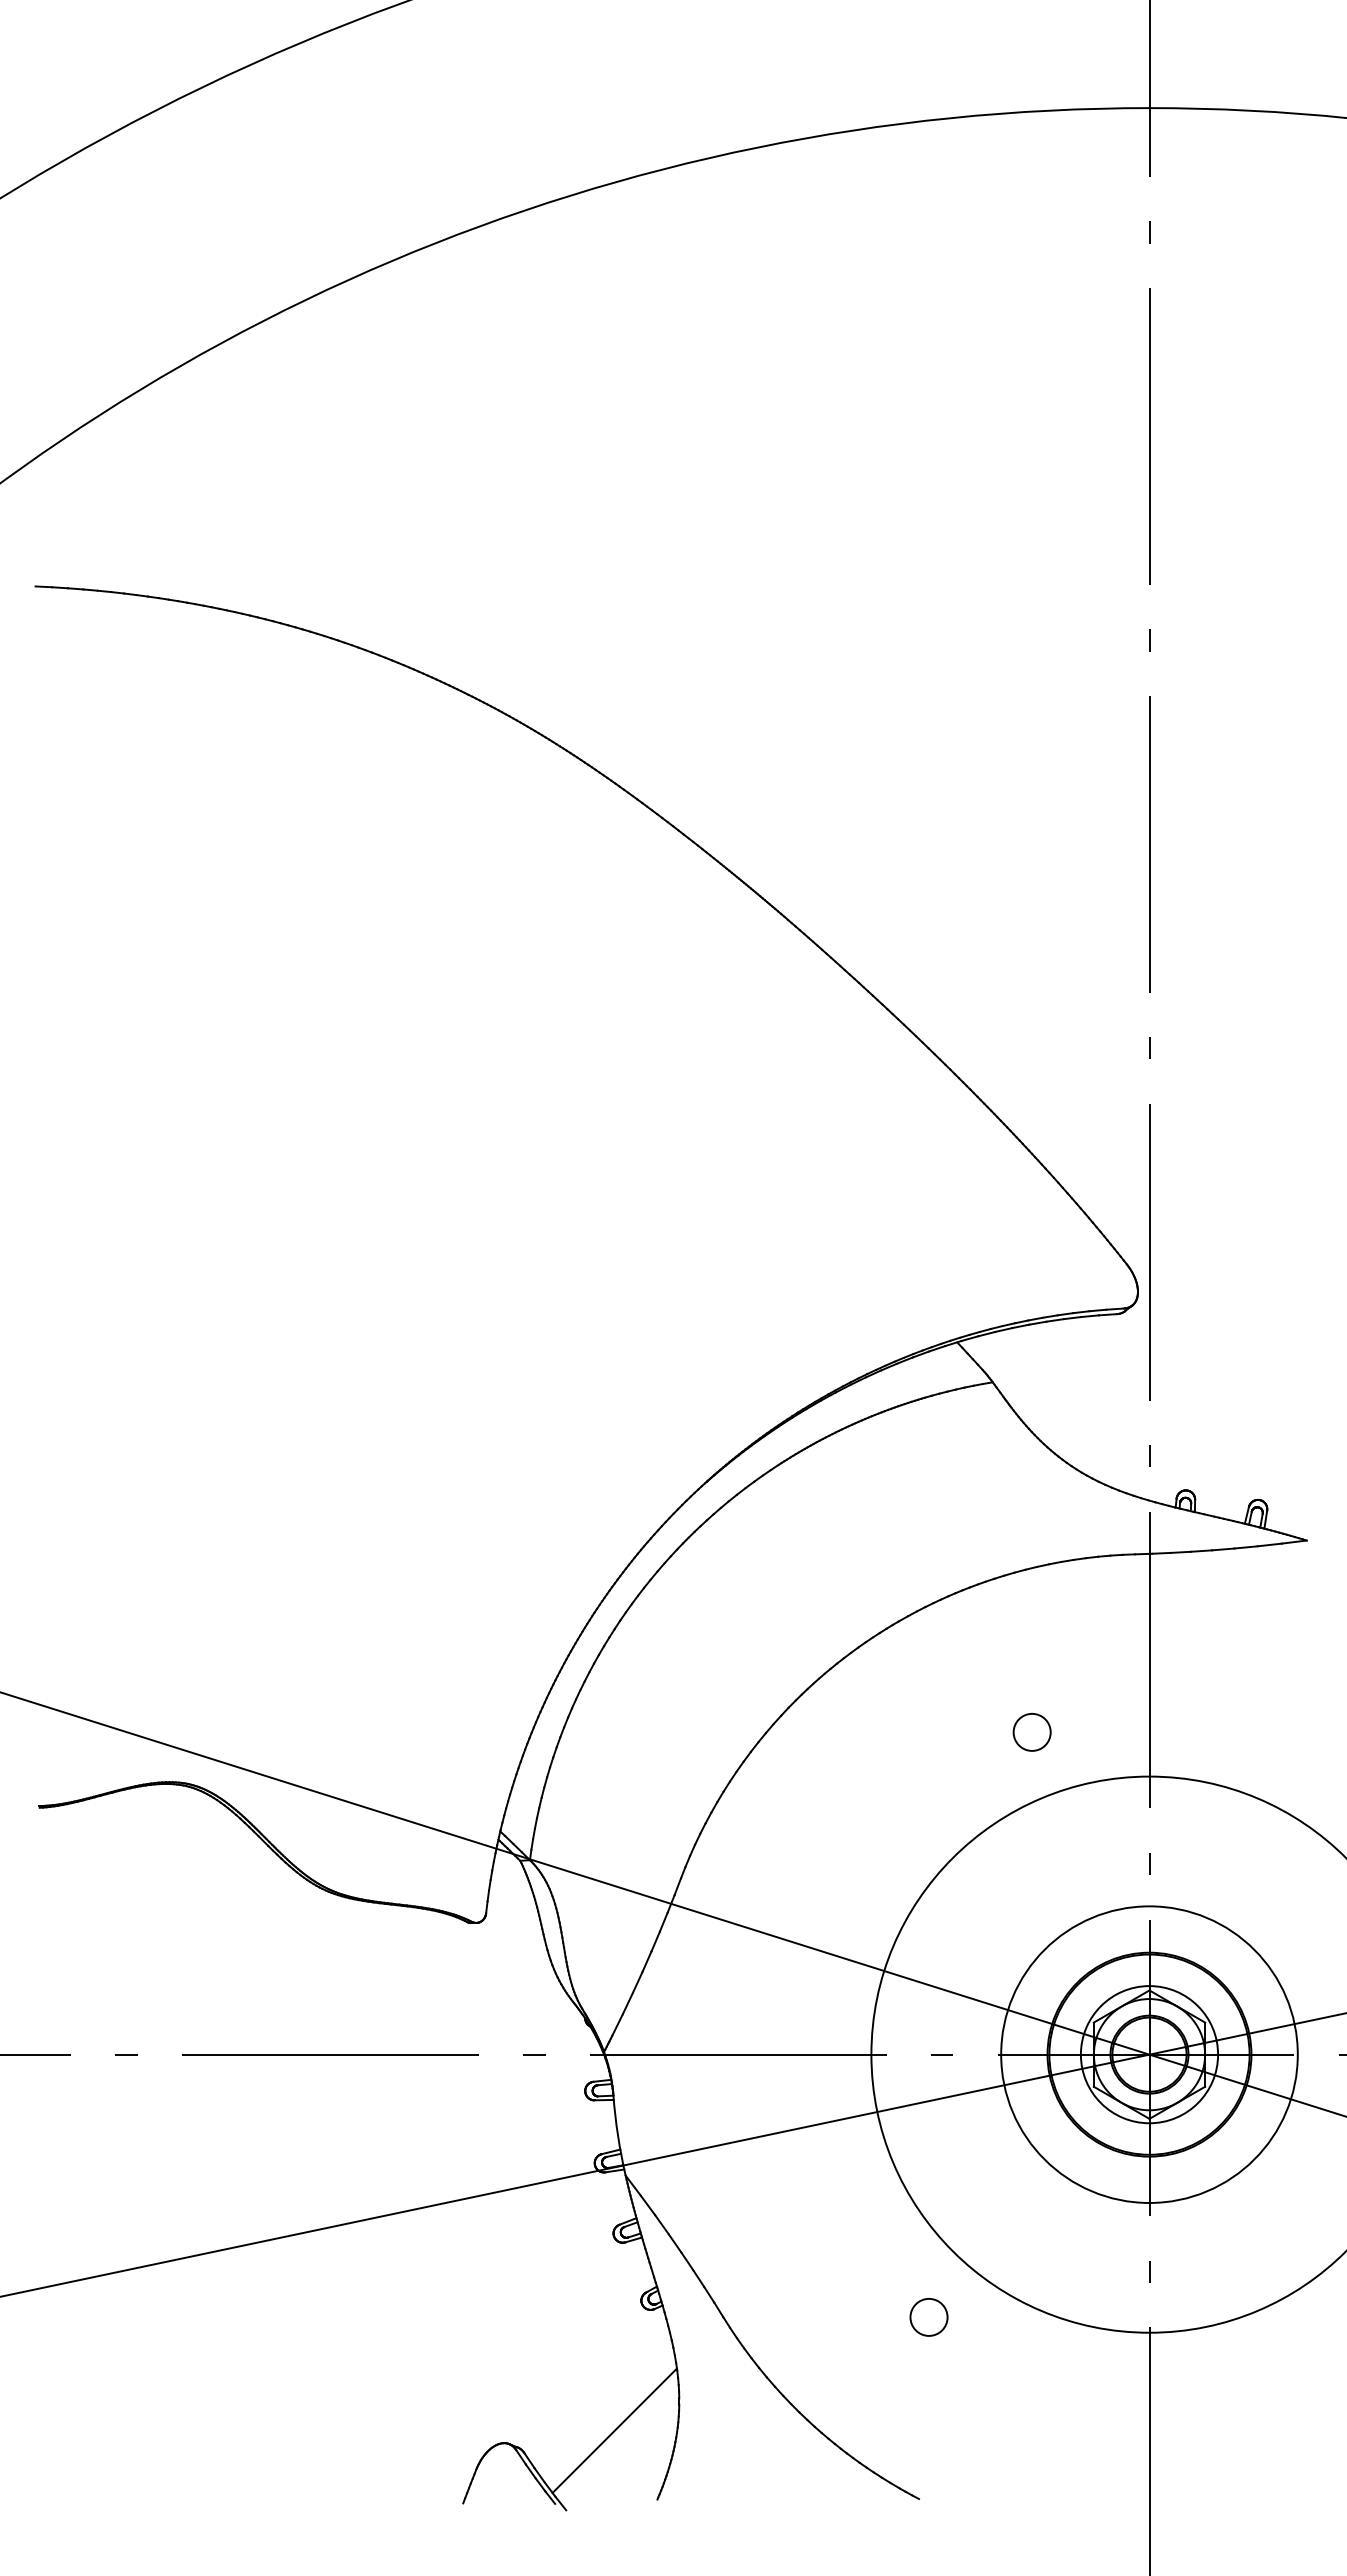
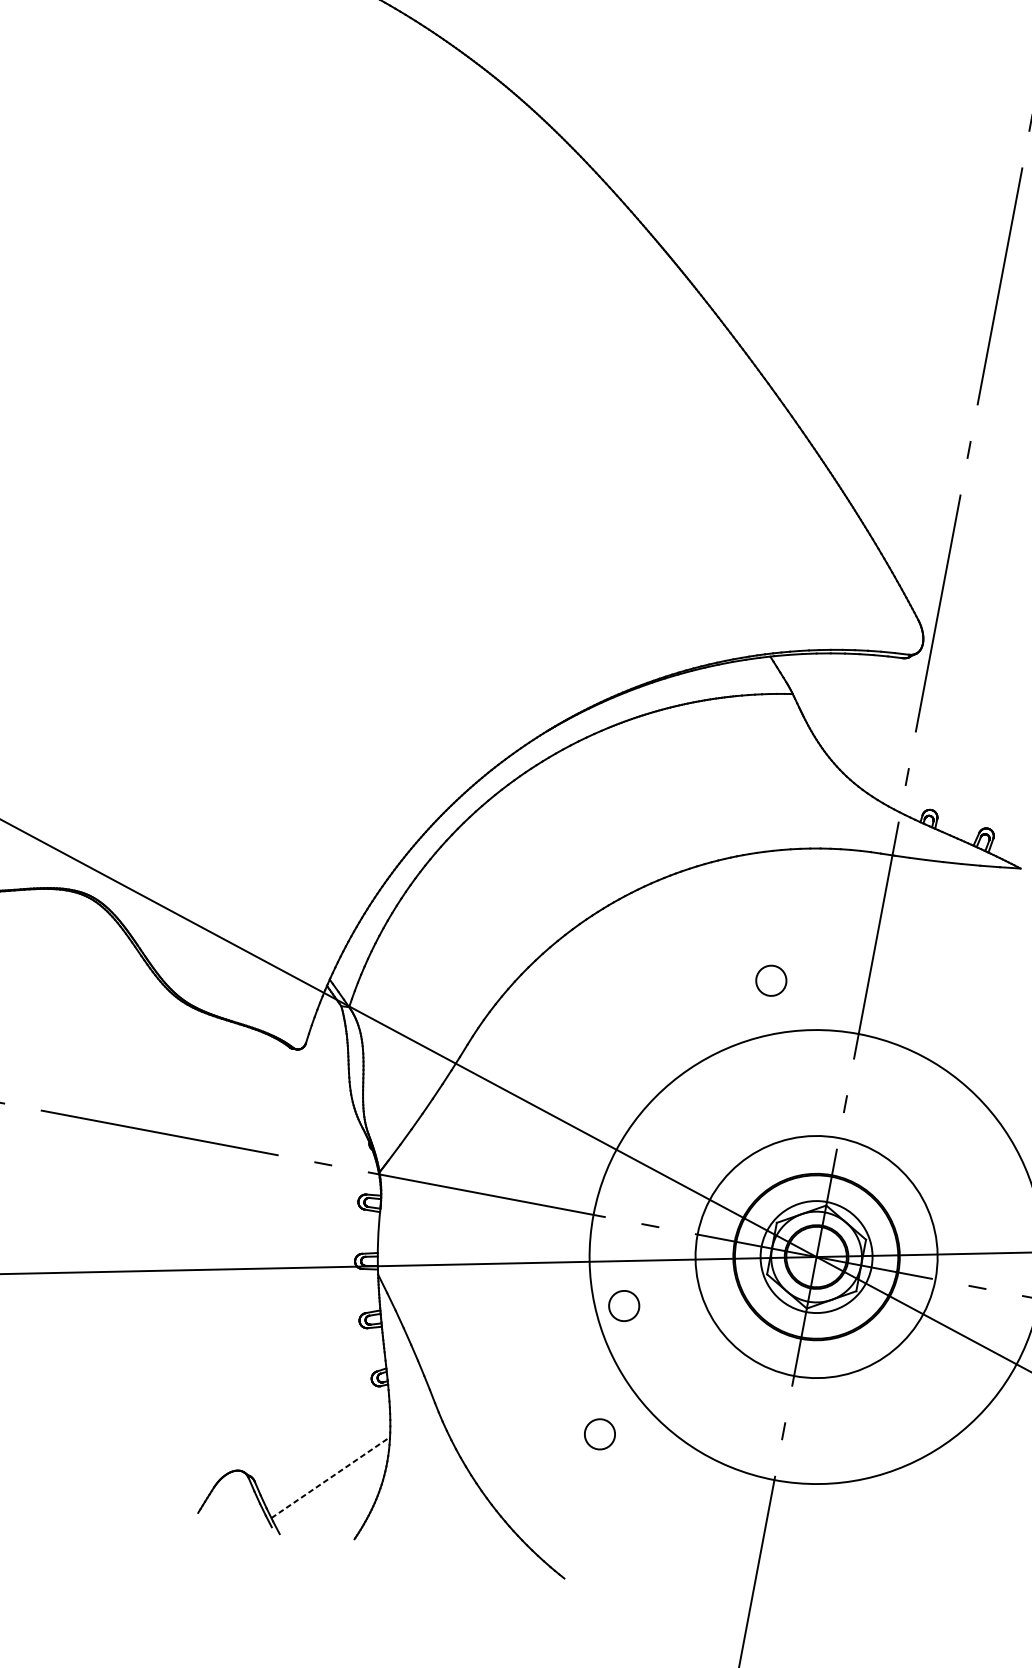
circle: (928, 2157) -> (623, 1306), added
line: (614, 2430) -> (330, 1477), solid -> dashed

